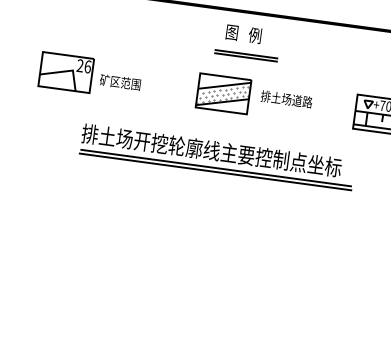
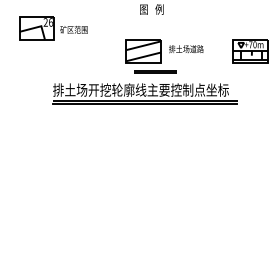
line: (246, 55) -> (155, 71), moved
part: (90, 76) -> (53, 28), moved
hatch: (223, 94) -> (143, 51), removed

